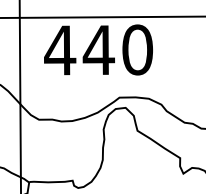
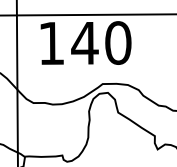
text: (59, 50) -> (51, 43), 440 -> 140

